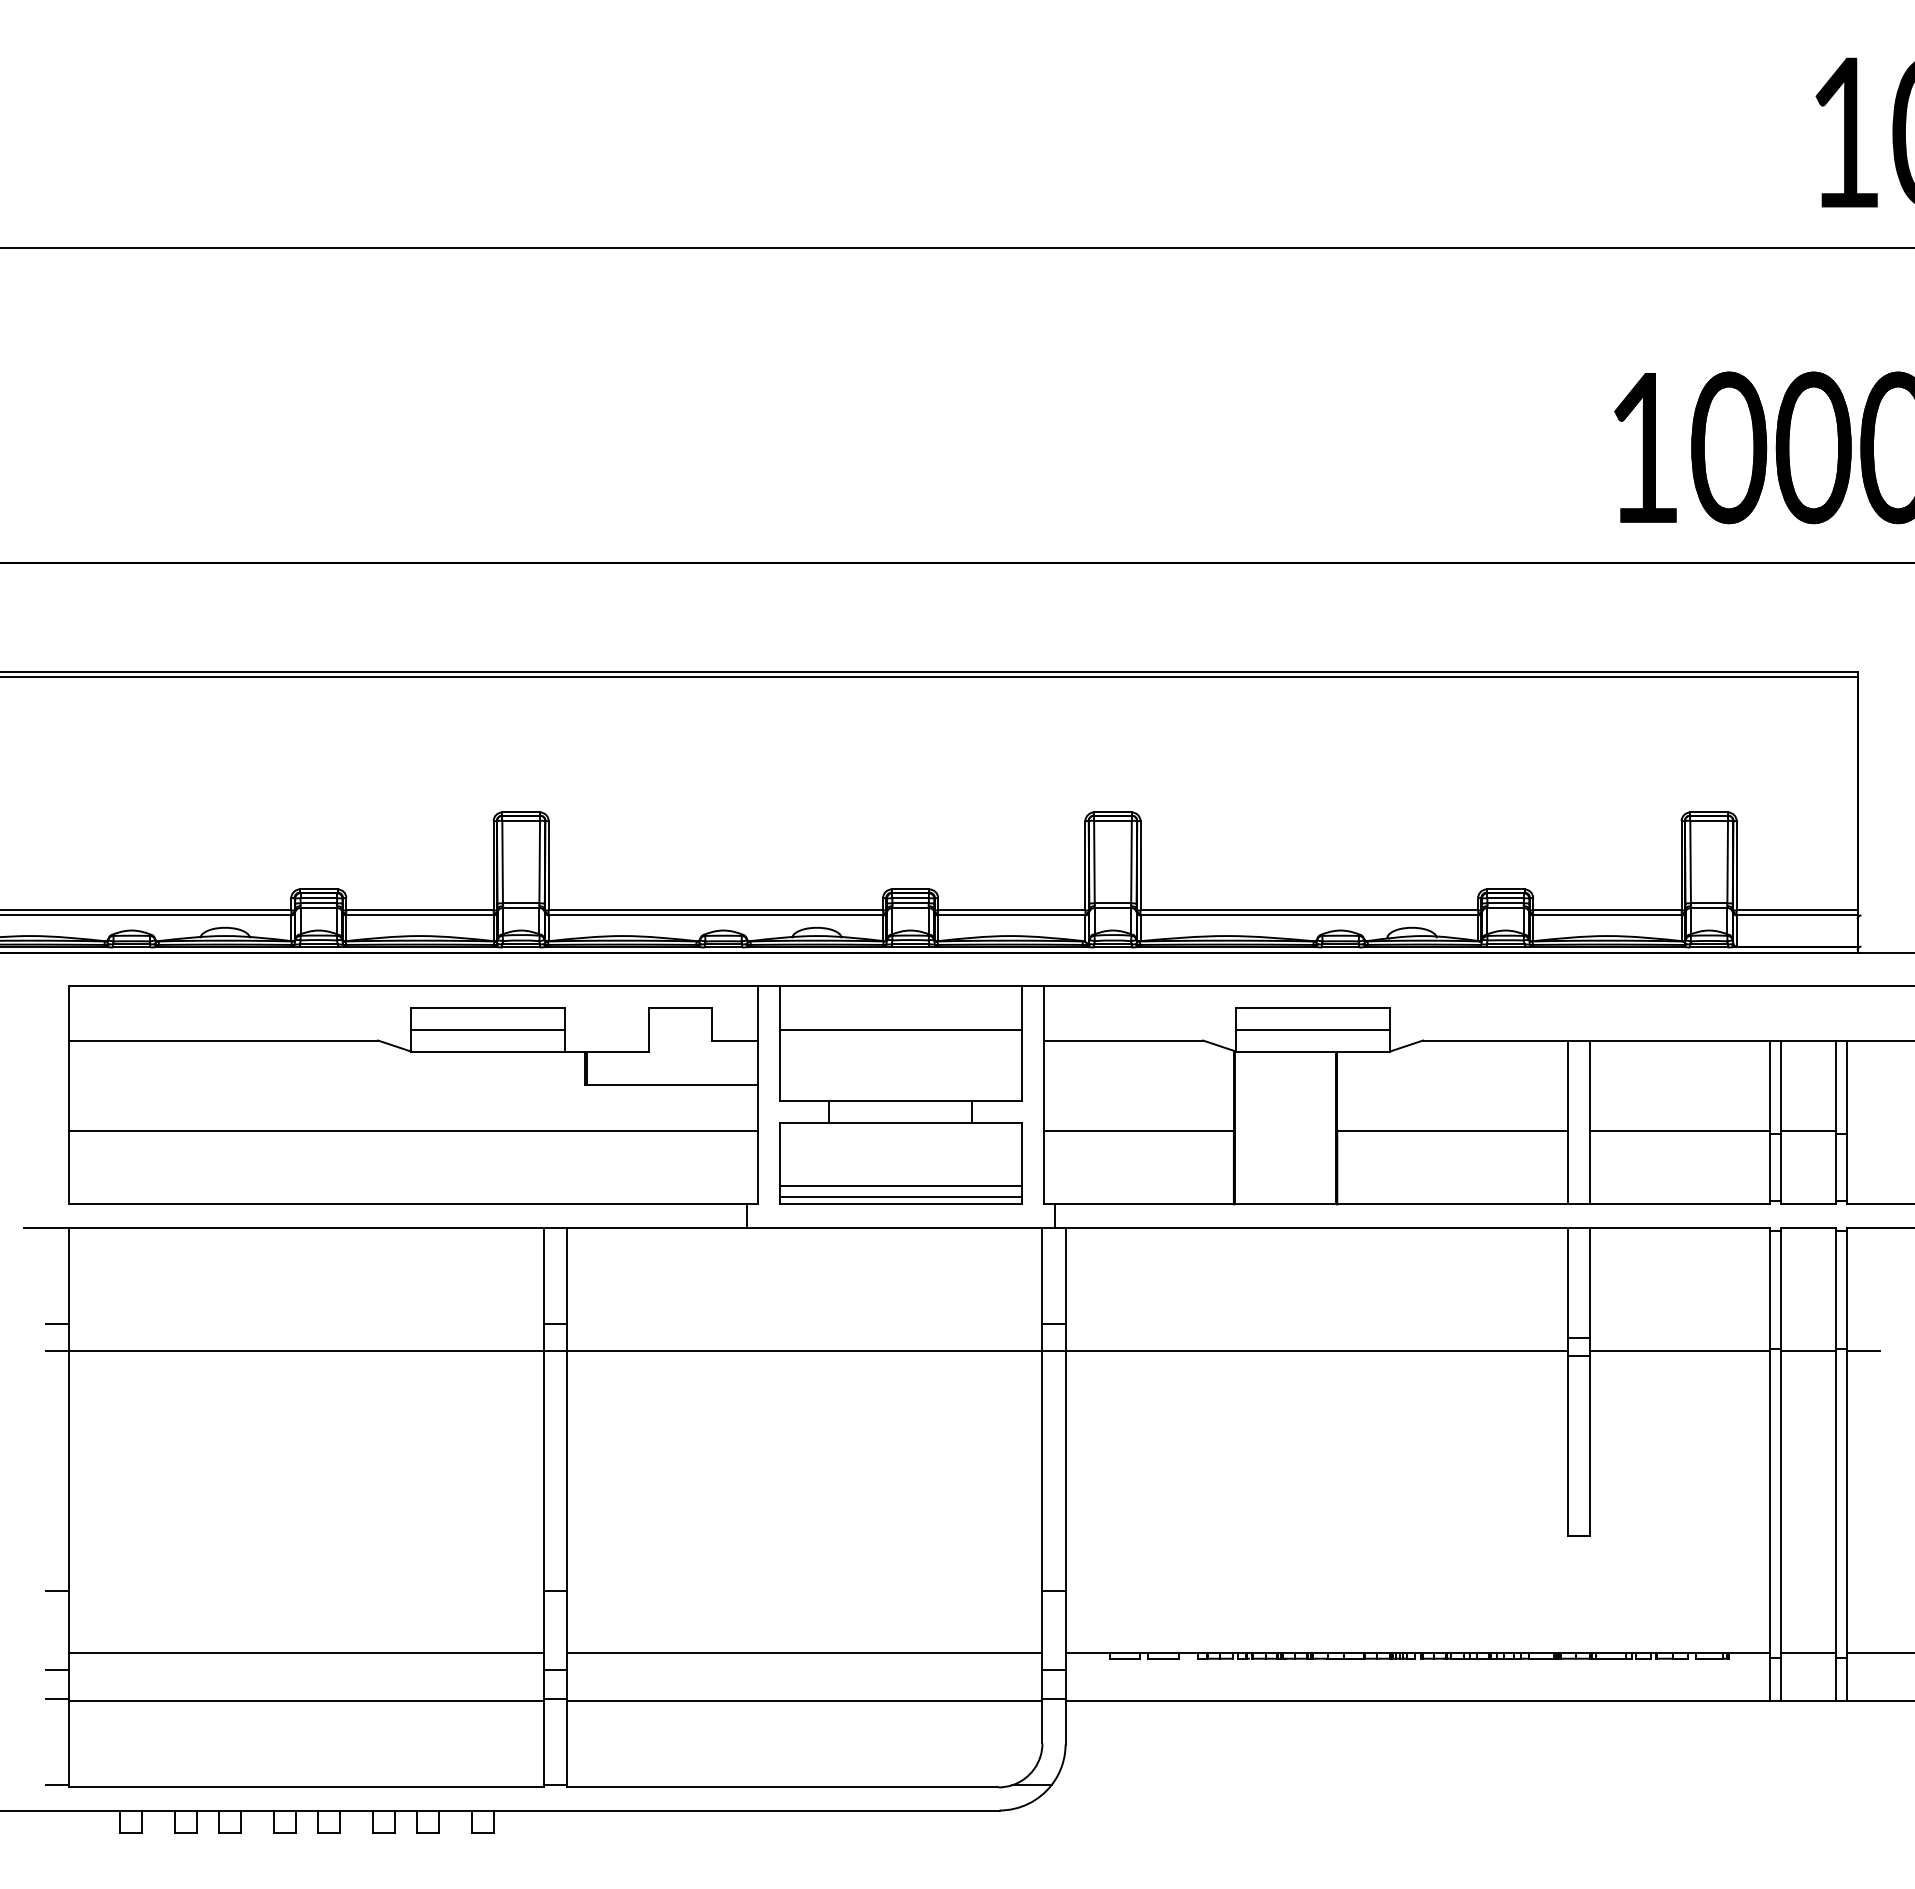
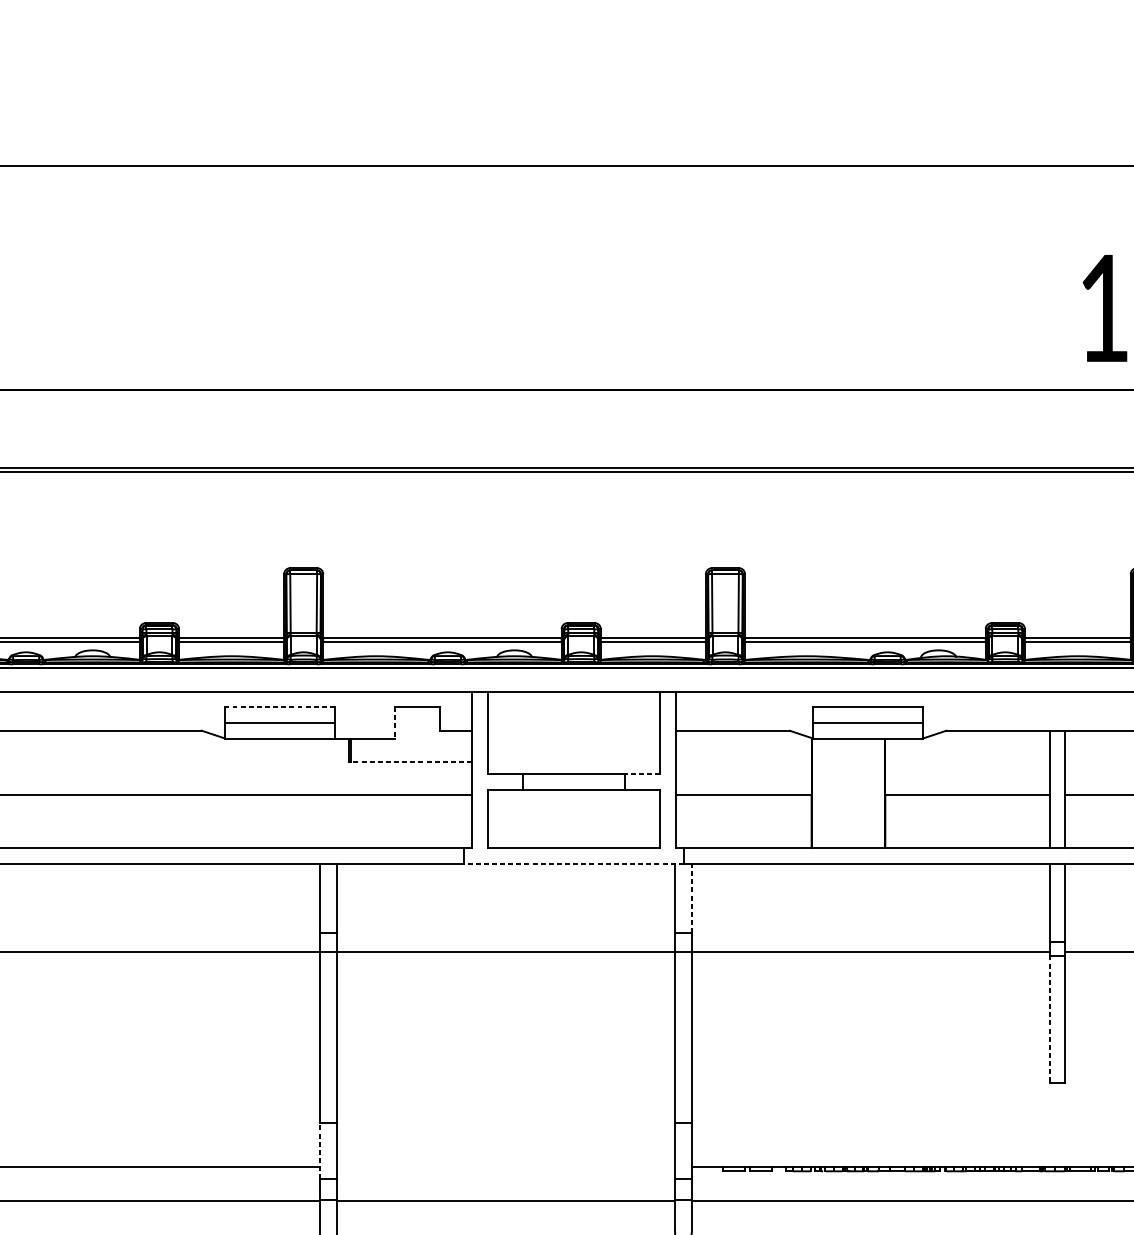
line: (488, 1007) -> (280, 707), solid -> dashed
line: (648, 1029) -> (394, 722), solid -> dashed
line: (900, 1029) -> (574, 722), removed
line: (671, 1084) -> (410, 762), solid -> dashed
line: (996, 1101) -> (642, 774), solid -> dashed
line: (900, 1185) -> (574, 834), removed
line: (900, 1196) -> (574, 841), removed
line: (900, 1227) -> (574, 863), solid -> dashed
line: (1065, 1275) -> (691, 898), solid -> dashed
line: (1567, 1445) -> (1049, 1019), solid -> dashed
line: (544, 1630) -> (320, 1151), solid -> dashed
line: (804, 1653) -> (505, 1167), removed

